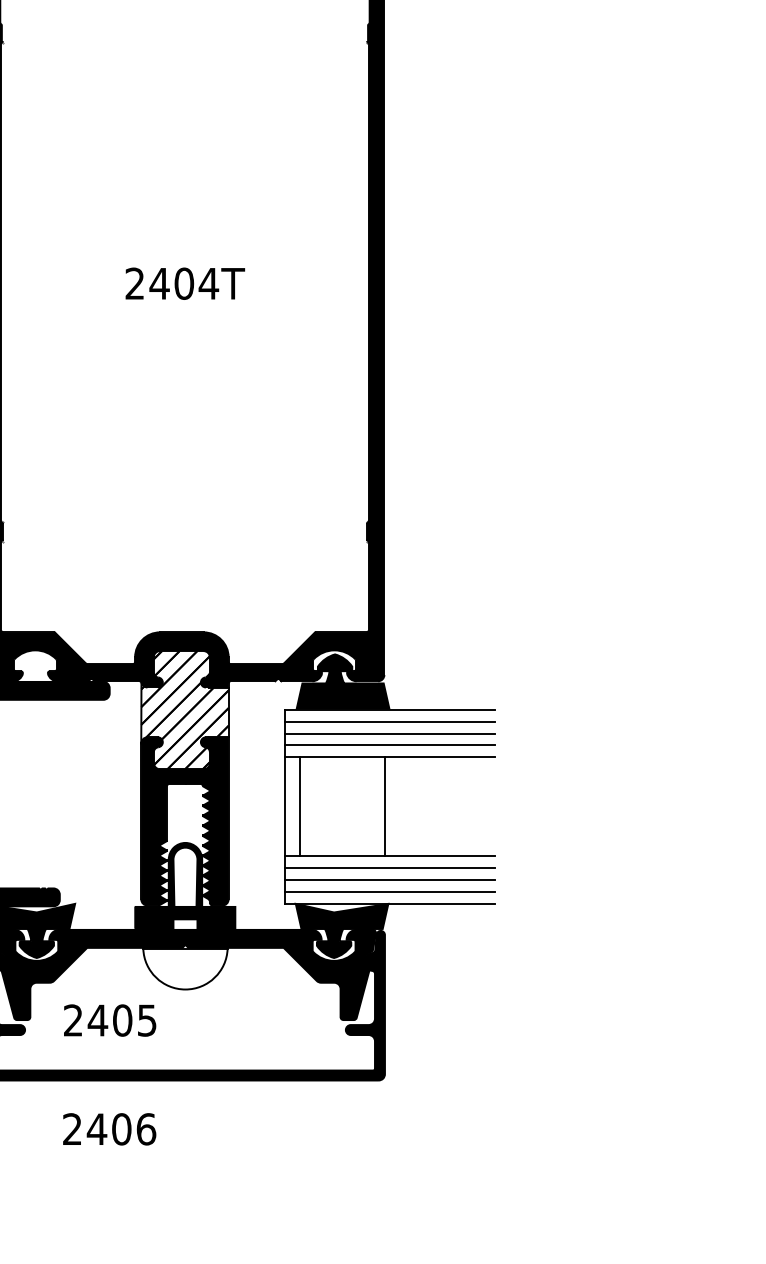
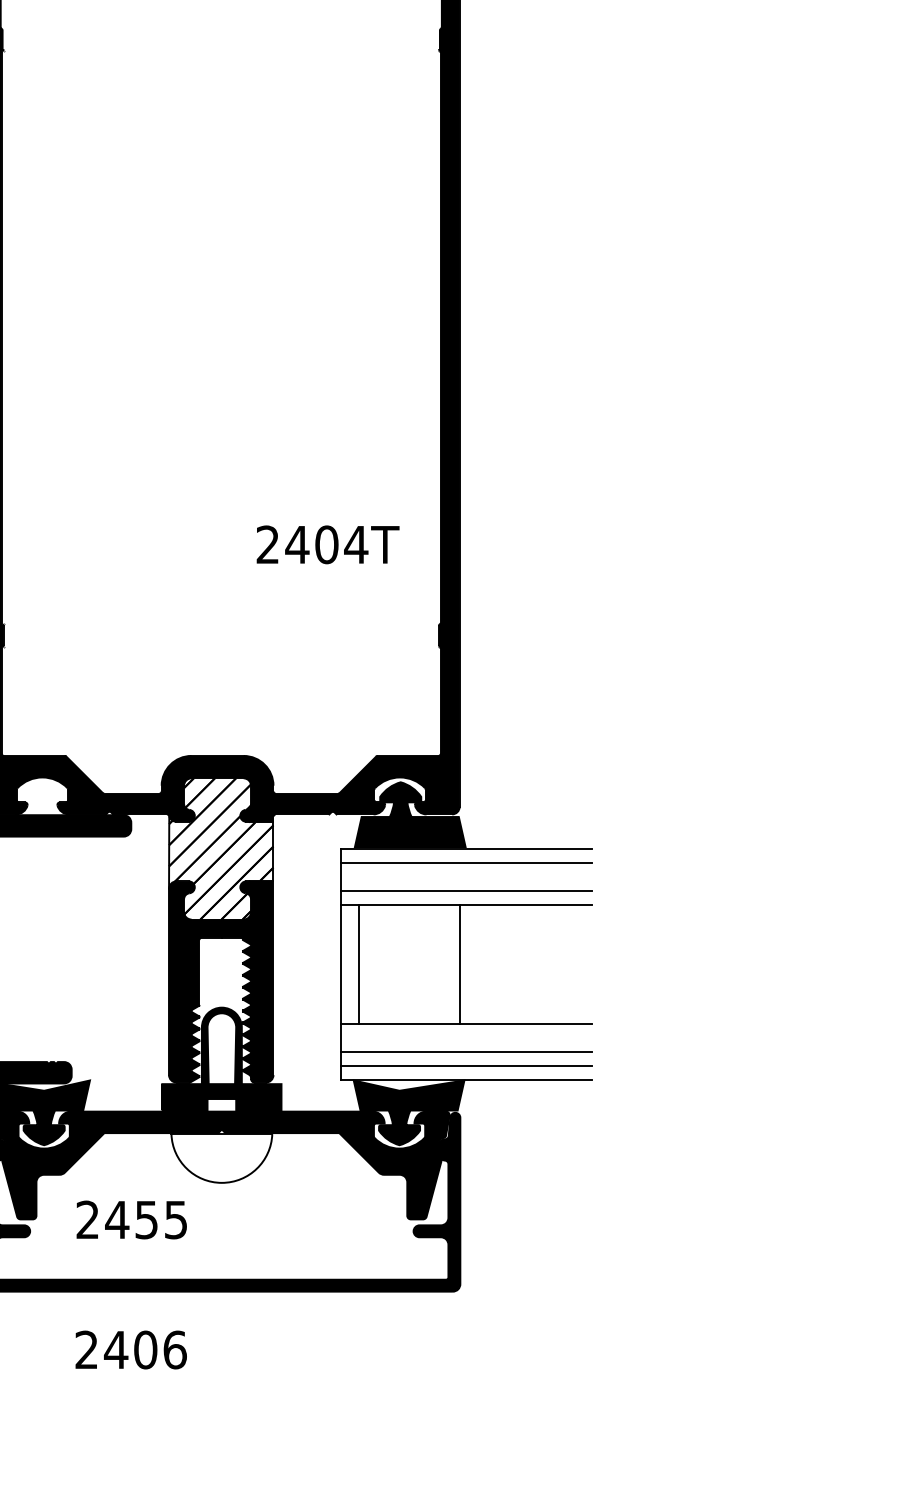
text: (185, 283) -> (328, 544), moved
line: (389, 733) -> (465, 876), removed
line: (389, 868) -> (465, 1038), removed
text: (122, 1020) -> (146, 1219), 2405 -> 2455

